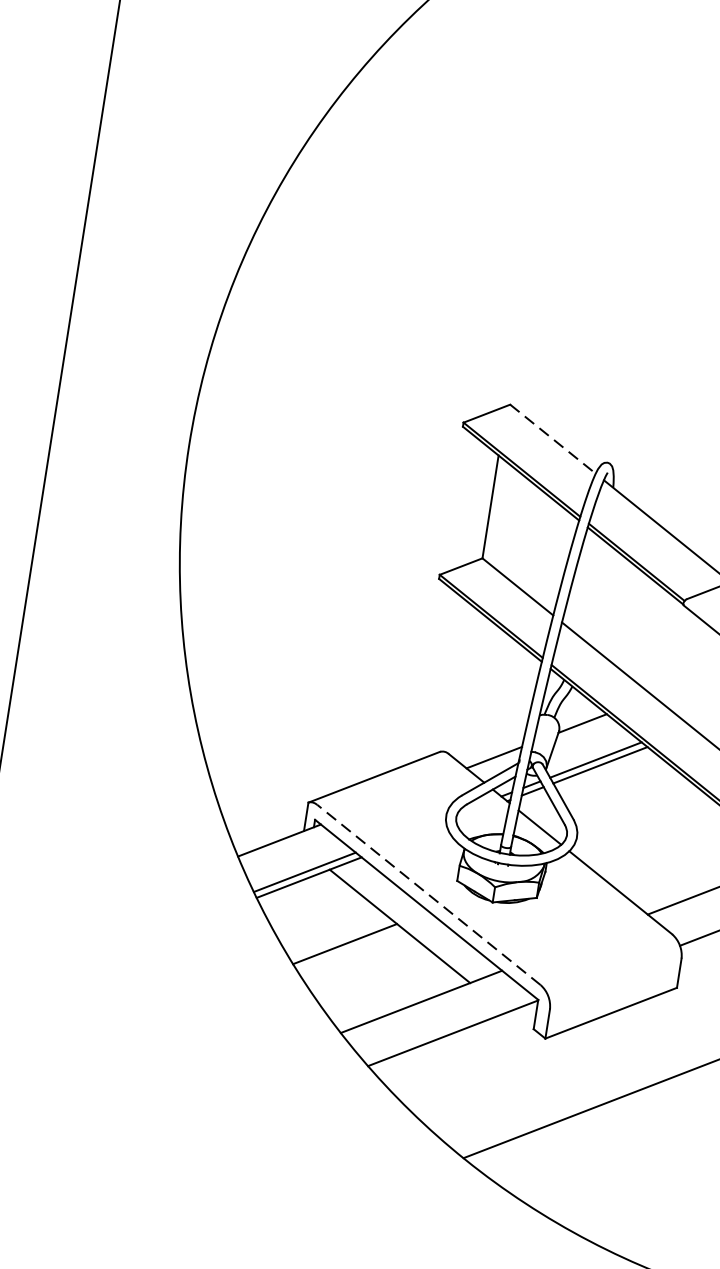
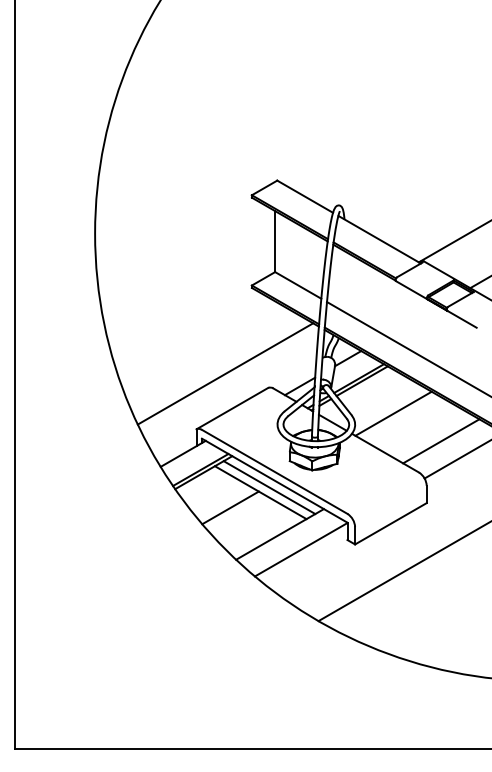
line: (553, 438) -> (305, 196), dashed -> solid
line: (372, 716) -> (225, 373), added
line: (644, 827) -> (393, 413), added
line: (428, 894) -> (274, 471), dashed -> solid
line: (416, 919) -> (269, 487), added

